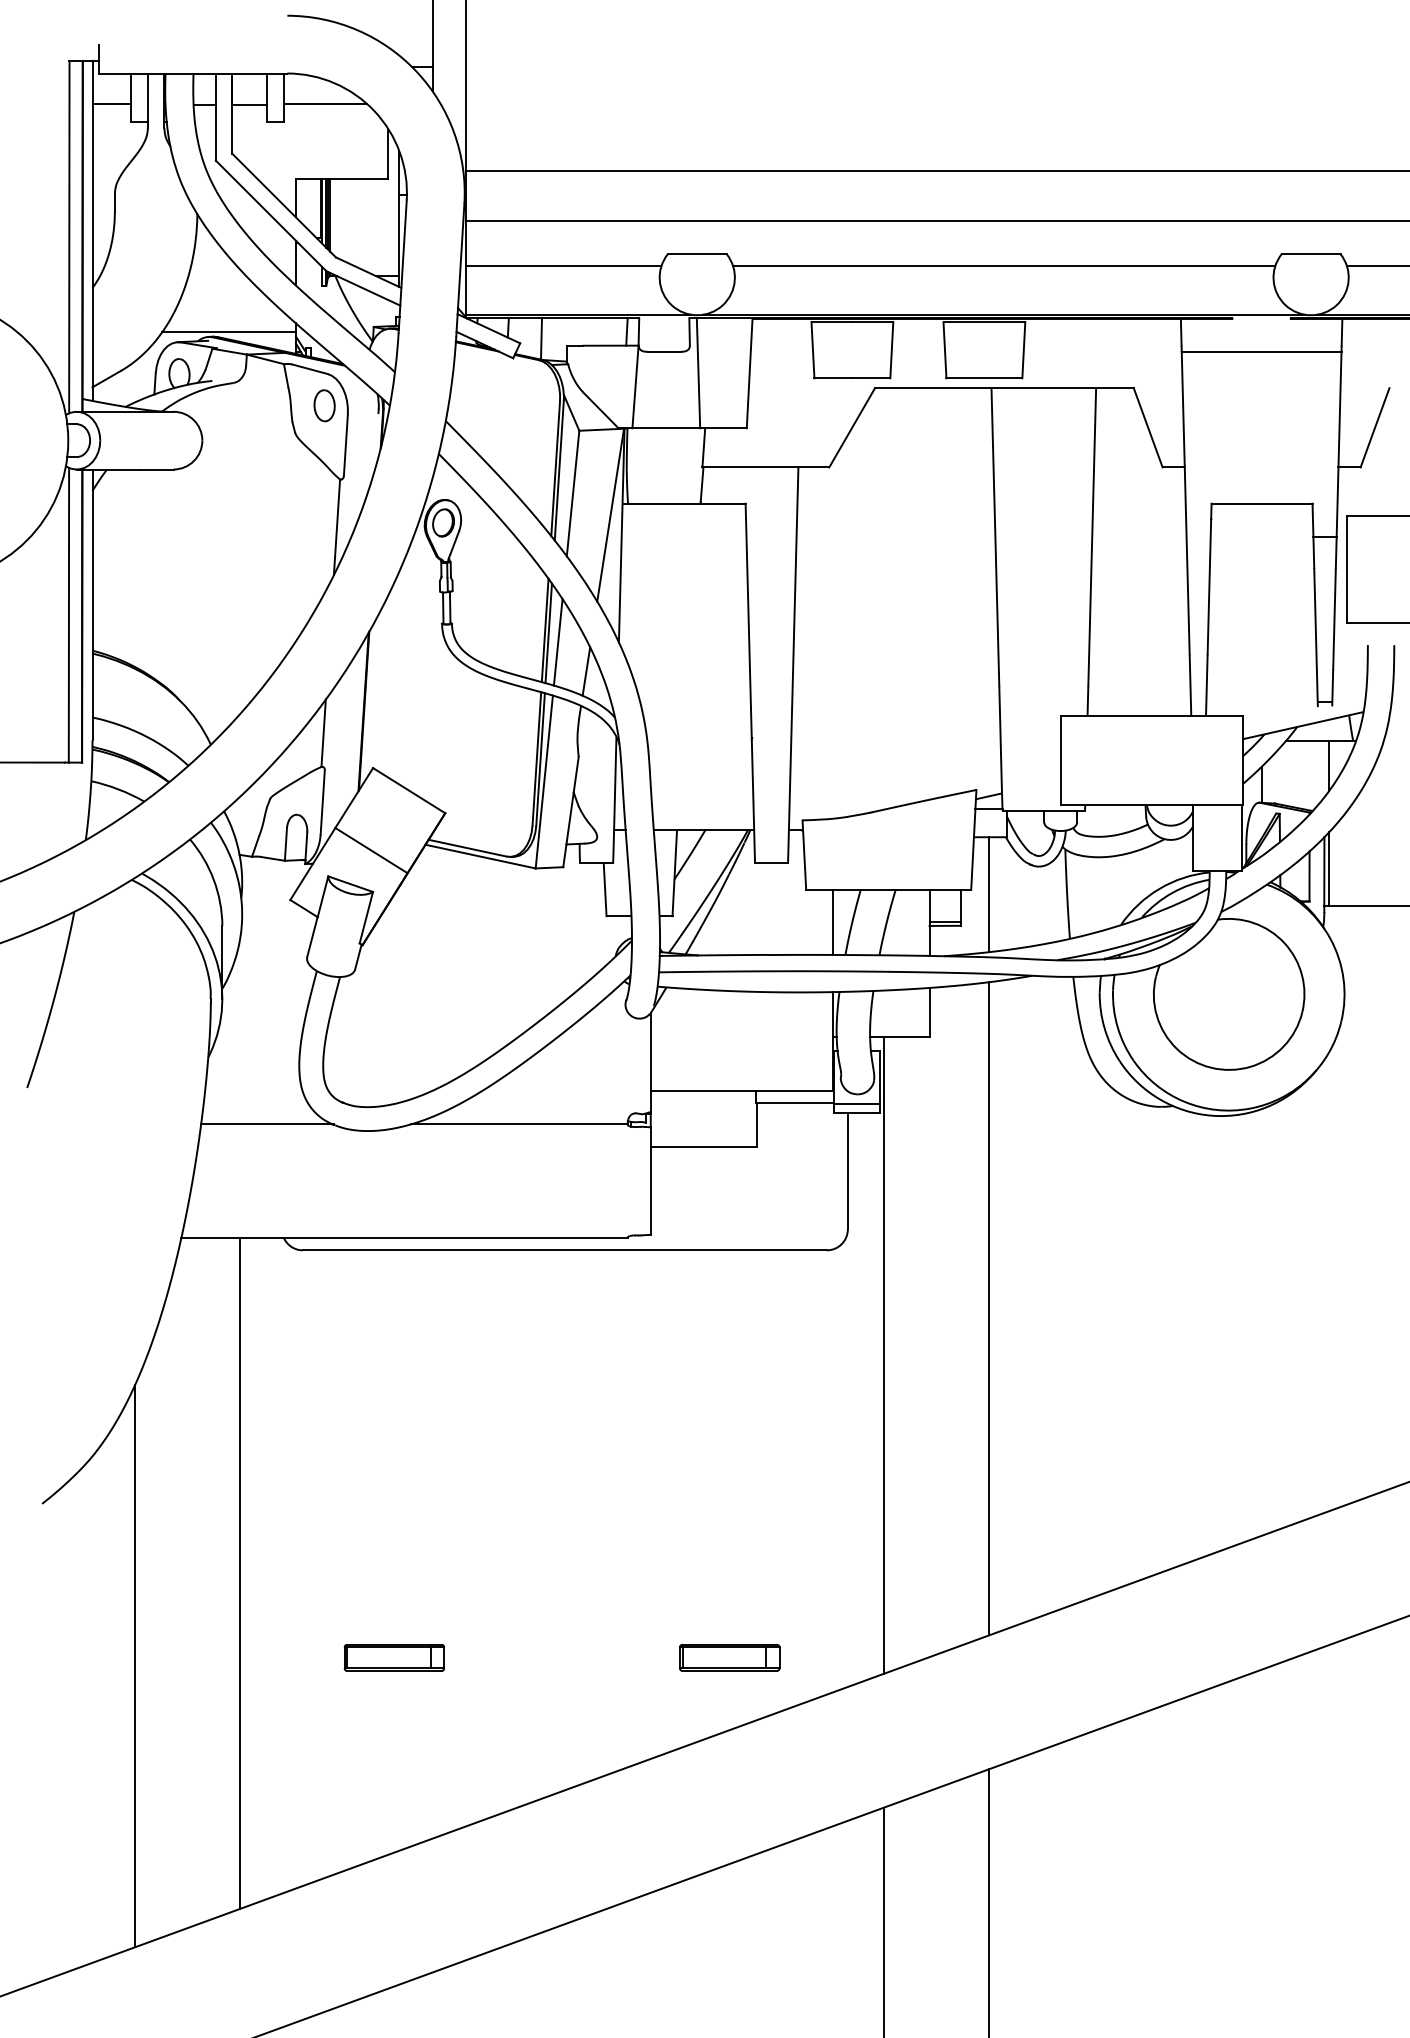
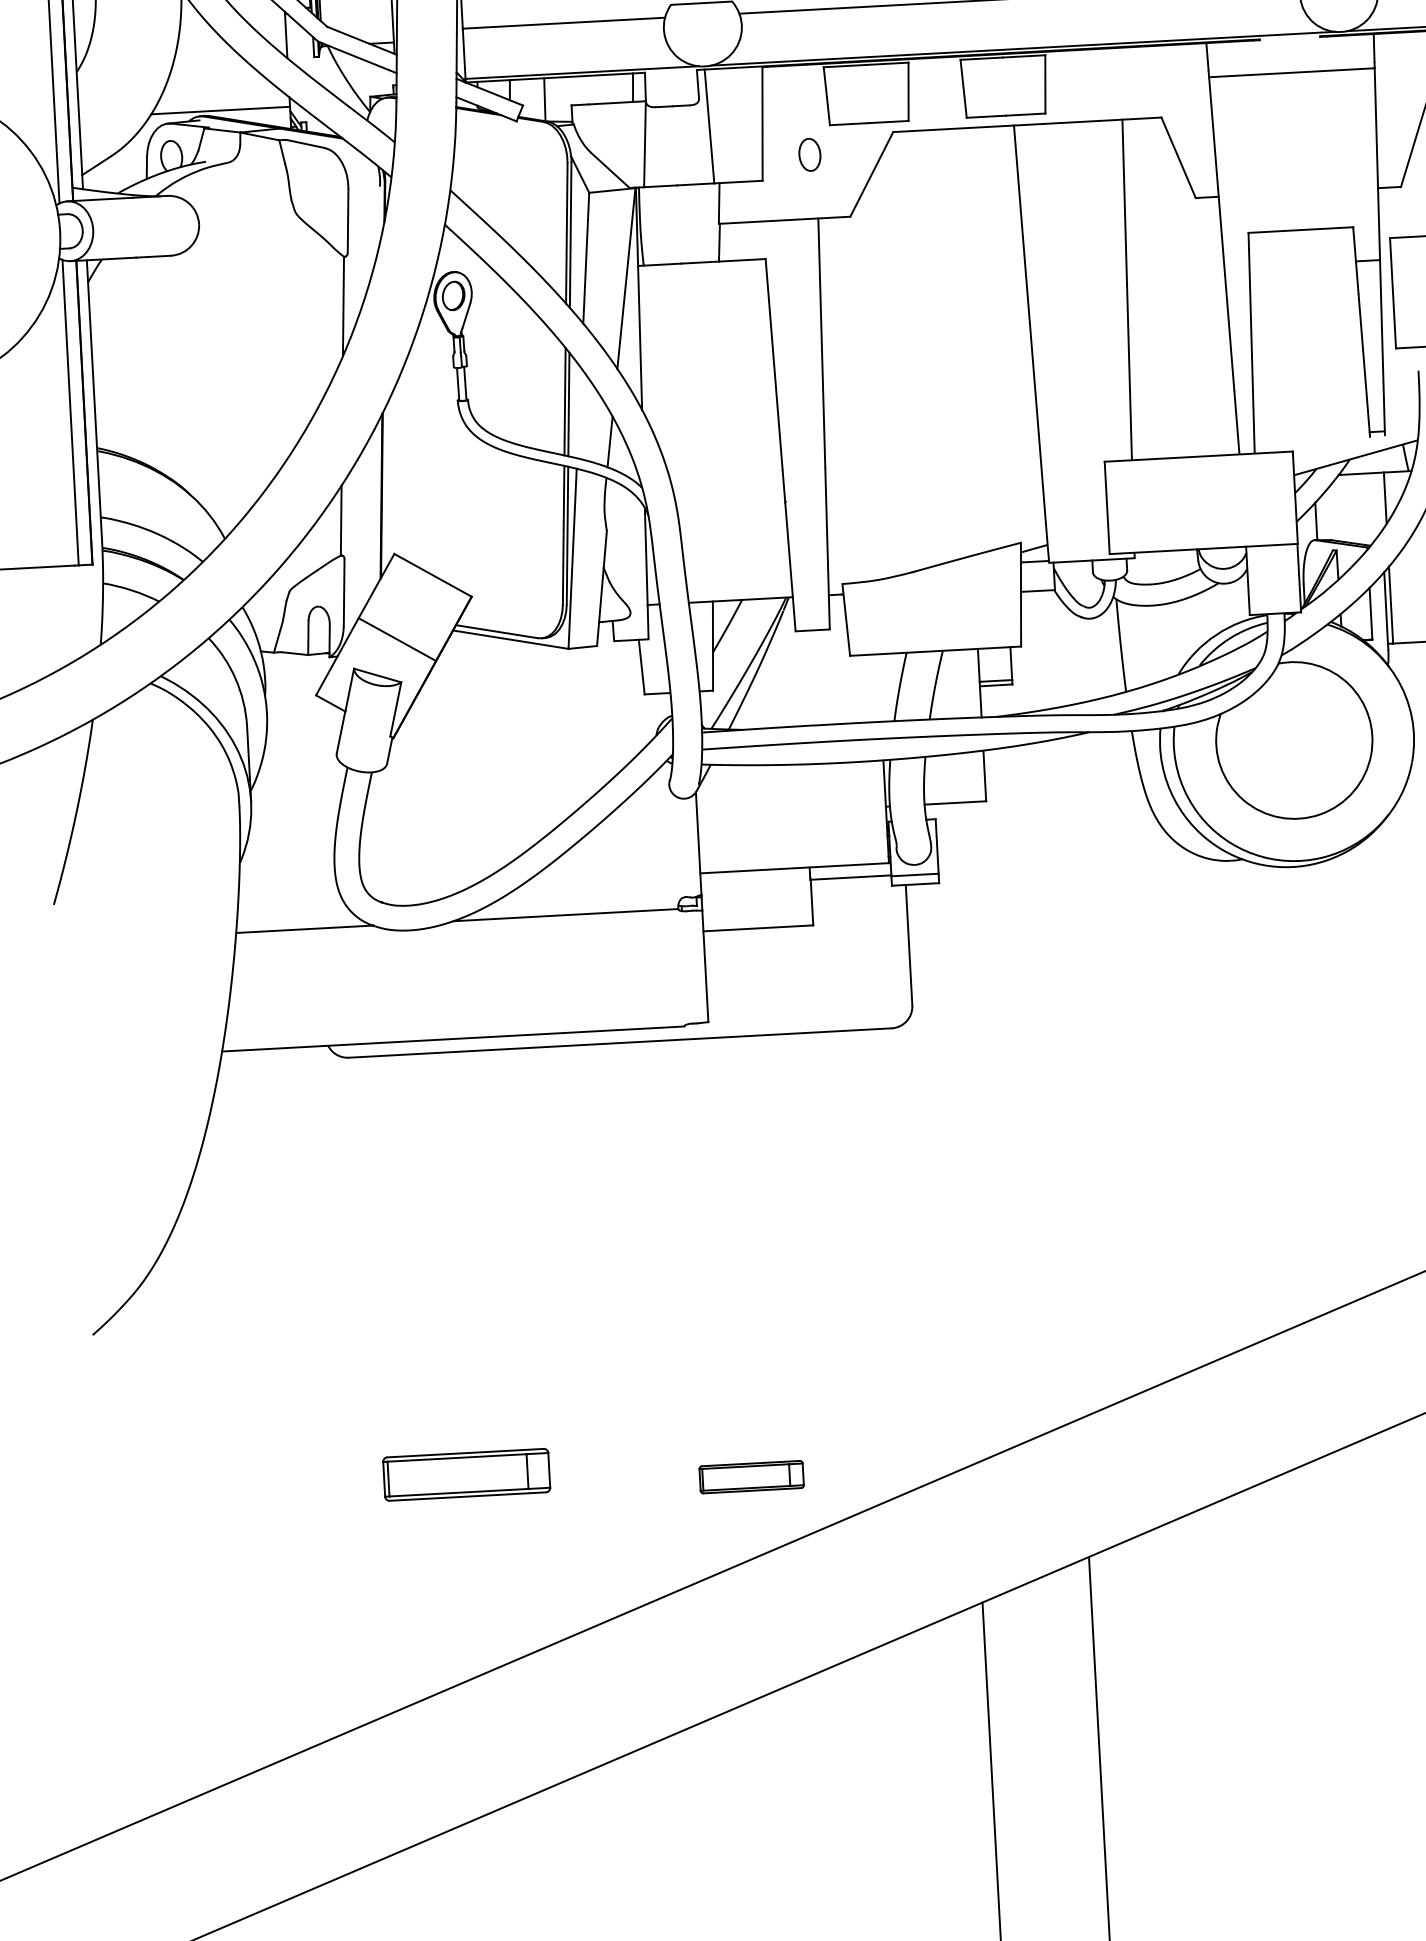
part: (324, 405) -> (809, 154), moved
line: (557, 642) -> (578, 413), removed
line: (989, 894) -> (1040, 650), removed
line: (832, 922) -> (879, 688), removed
line: (989, 1308) -> (1063, 1079), removed
line: (884, 1354) -> (957, 1133), removed
line: (239, 1573) -> (301, 1396), removed
part: (393, 1657) -> (465, 1474), size x1.6
part: (729, 1657) -> (751, 1476), moved
line: (135, 1666) -> (198, 1498), removed

